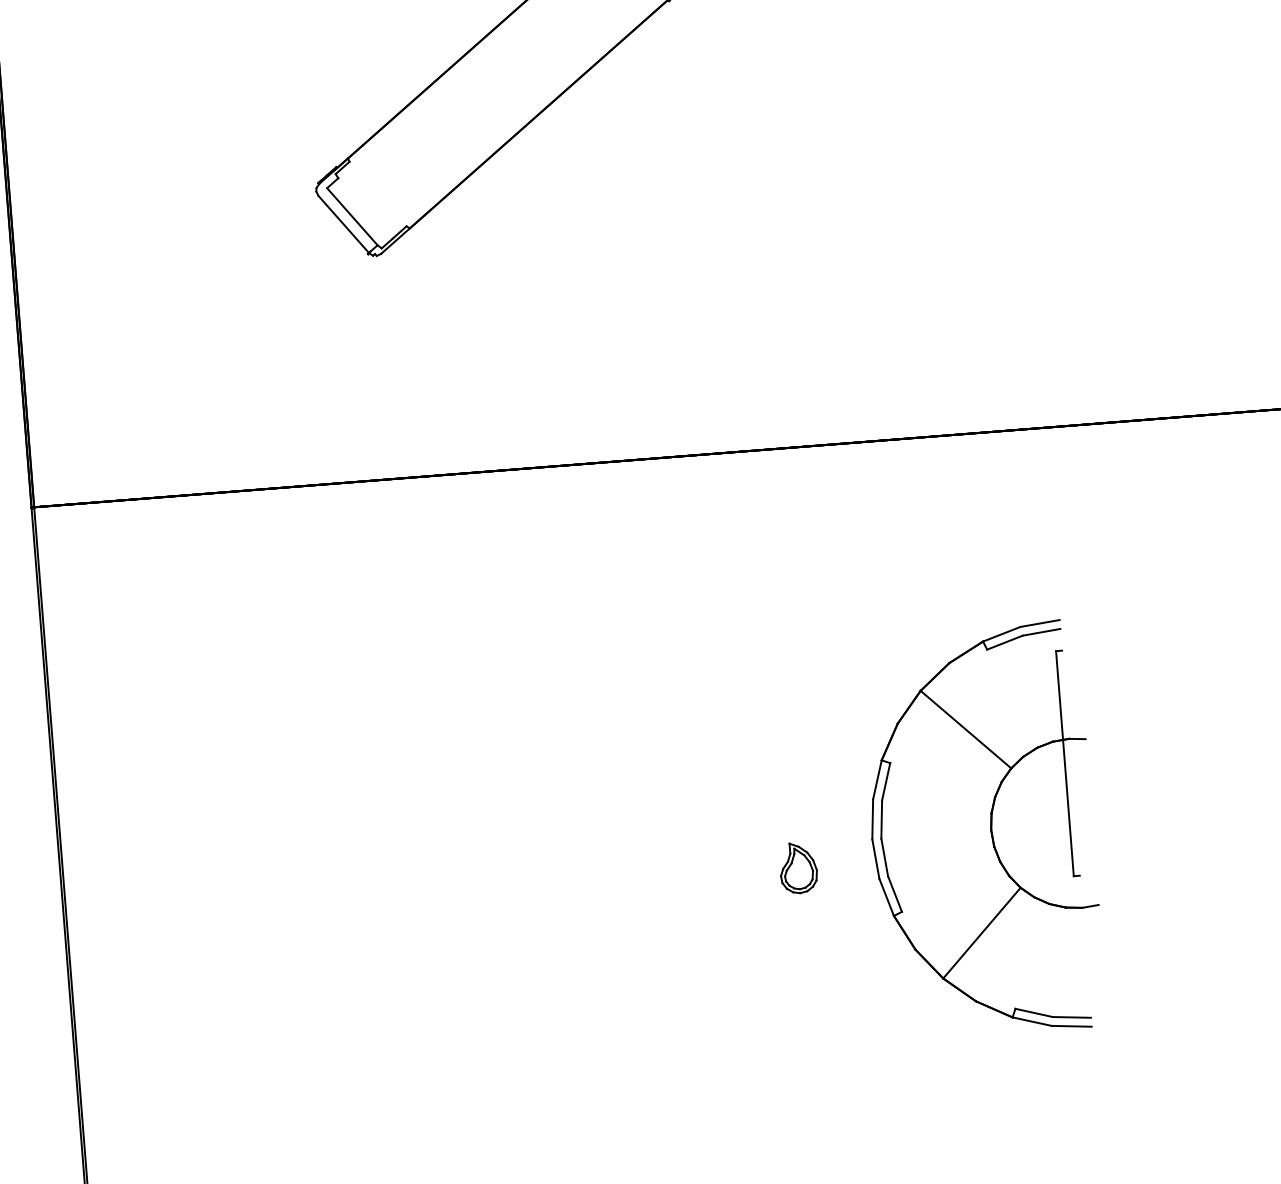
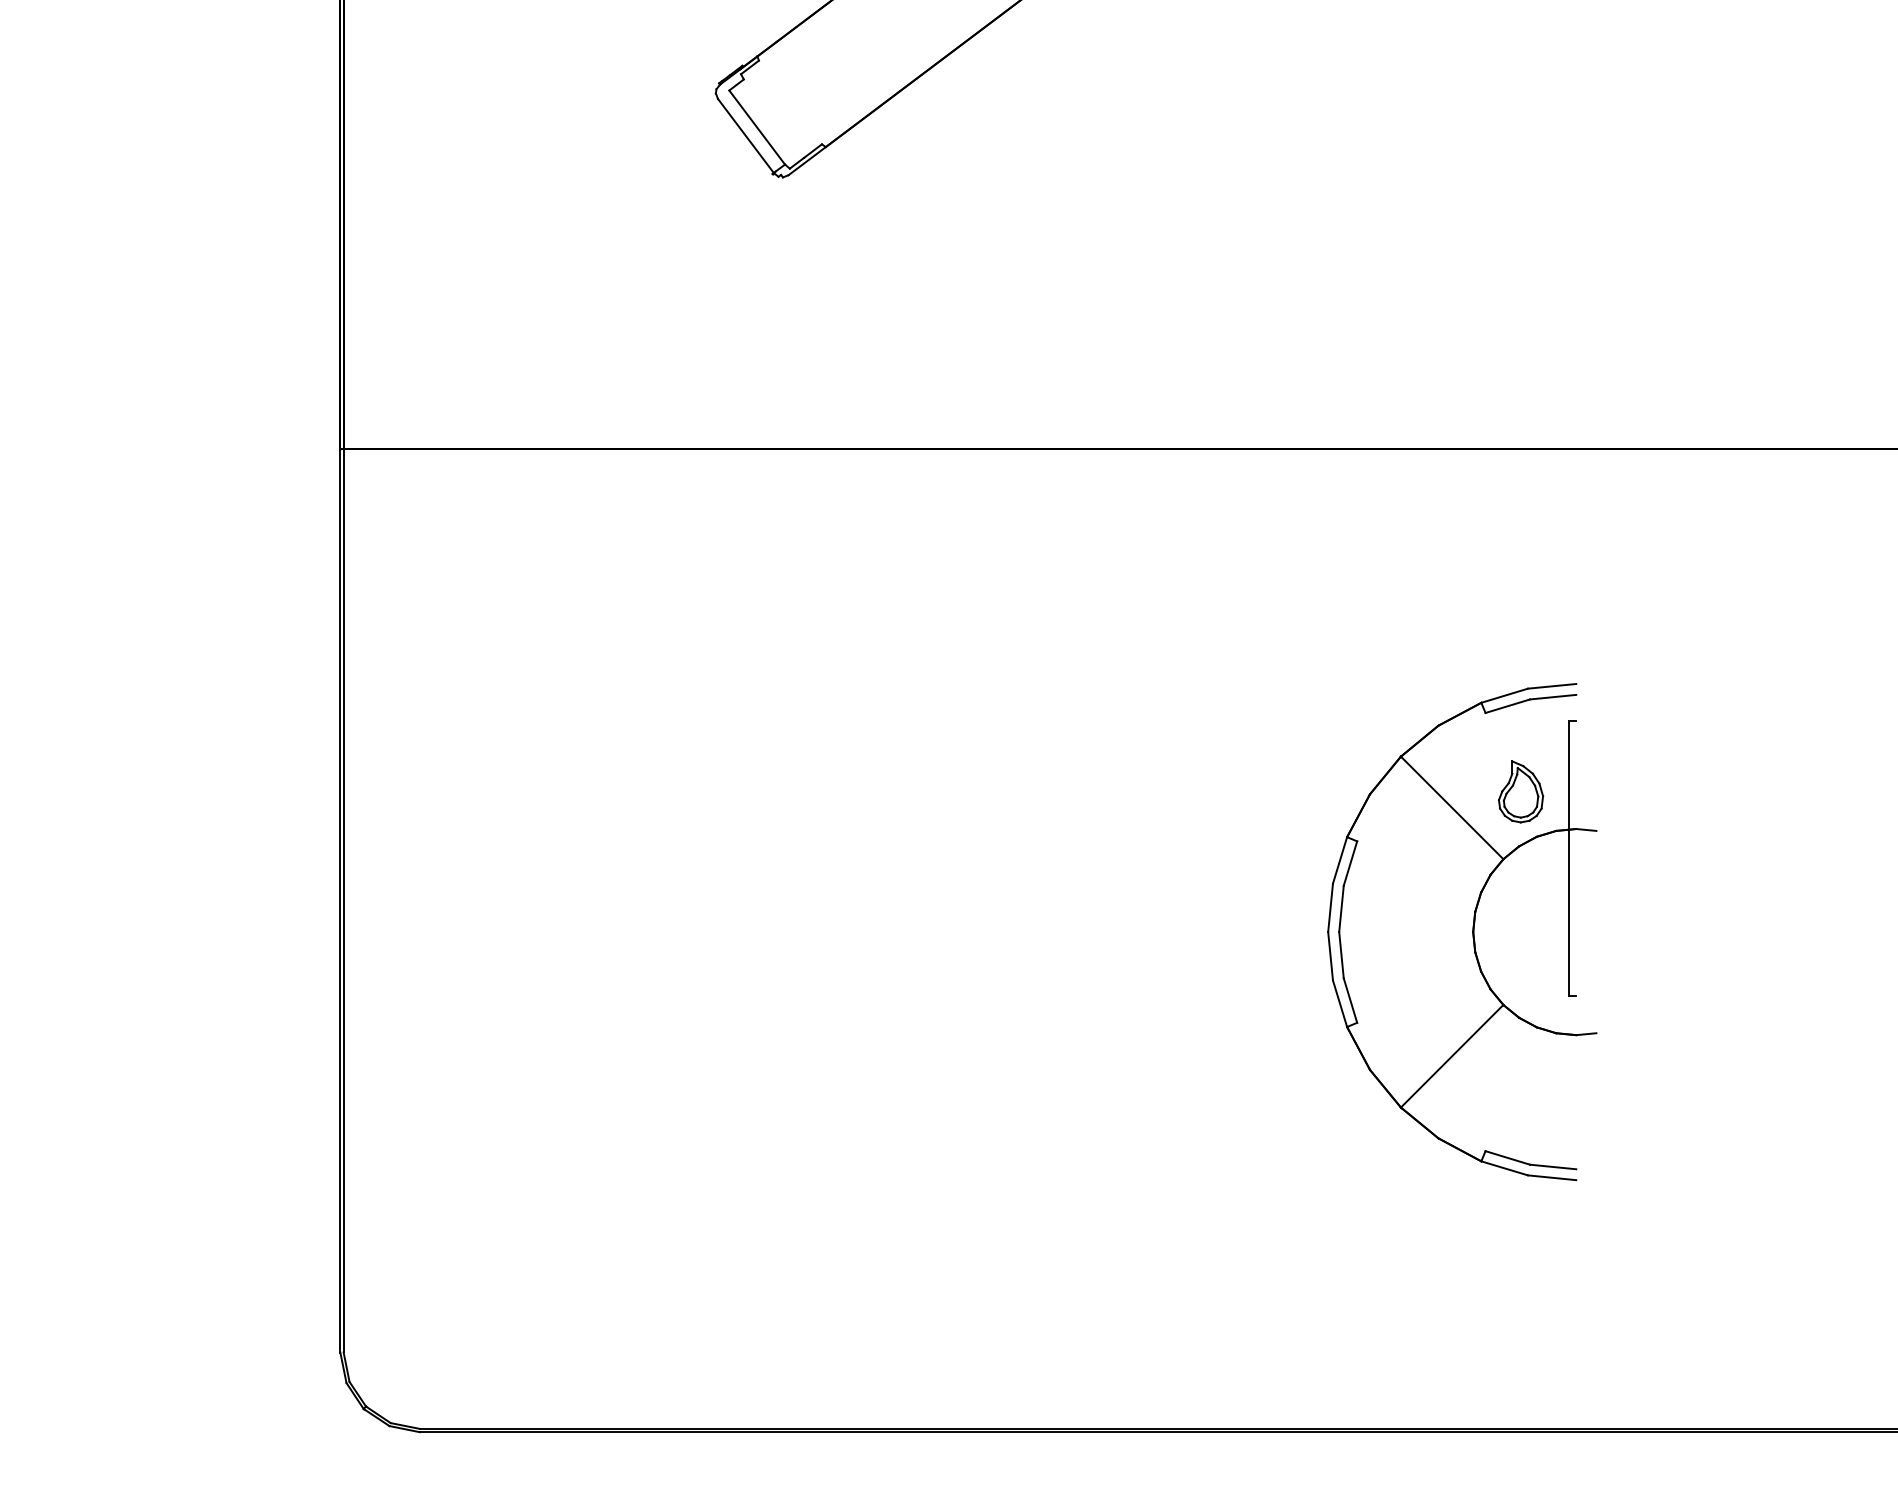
part: (798, 867) -> (1521, 791), moved

